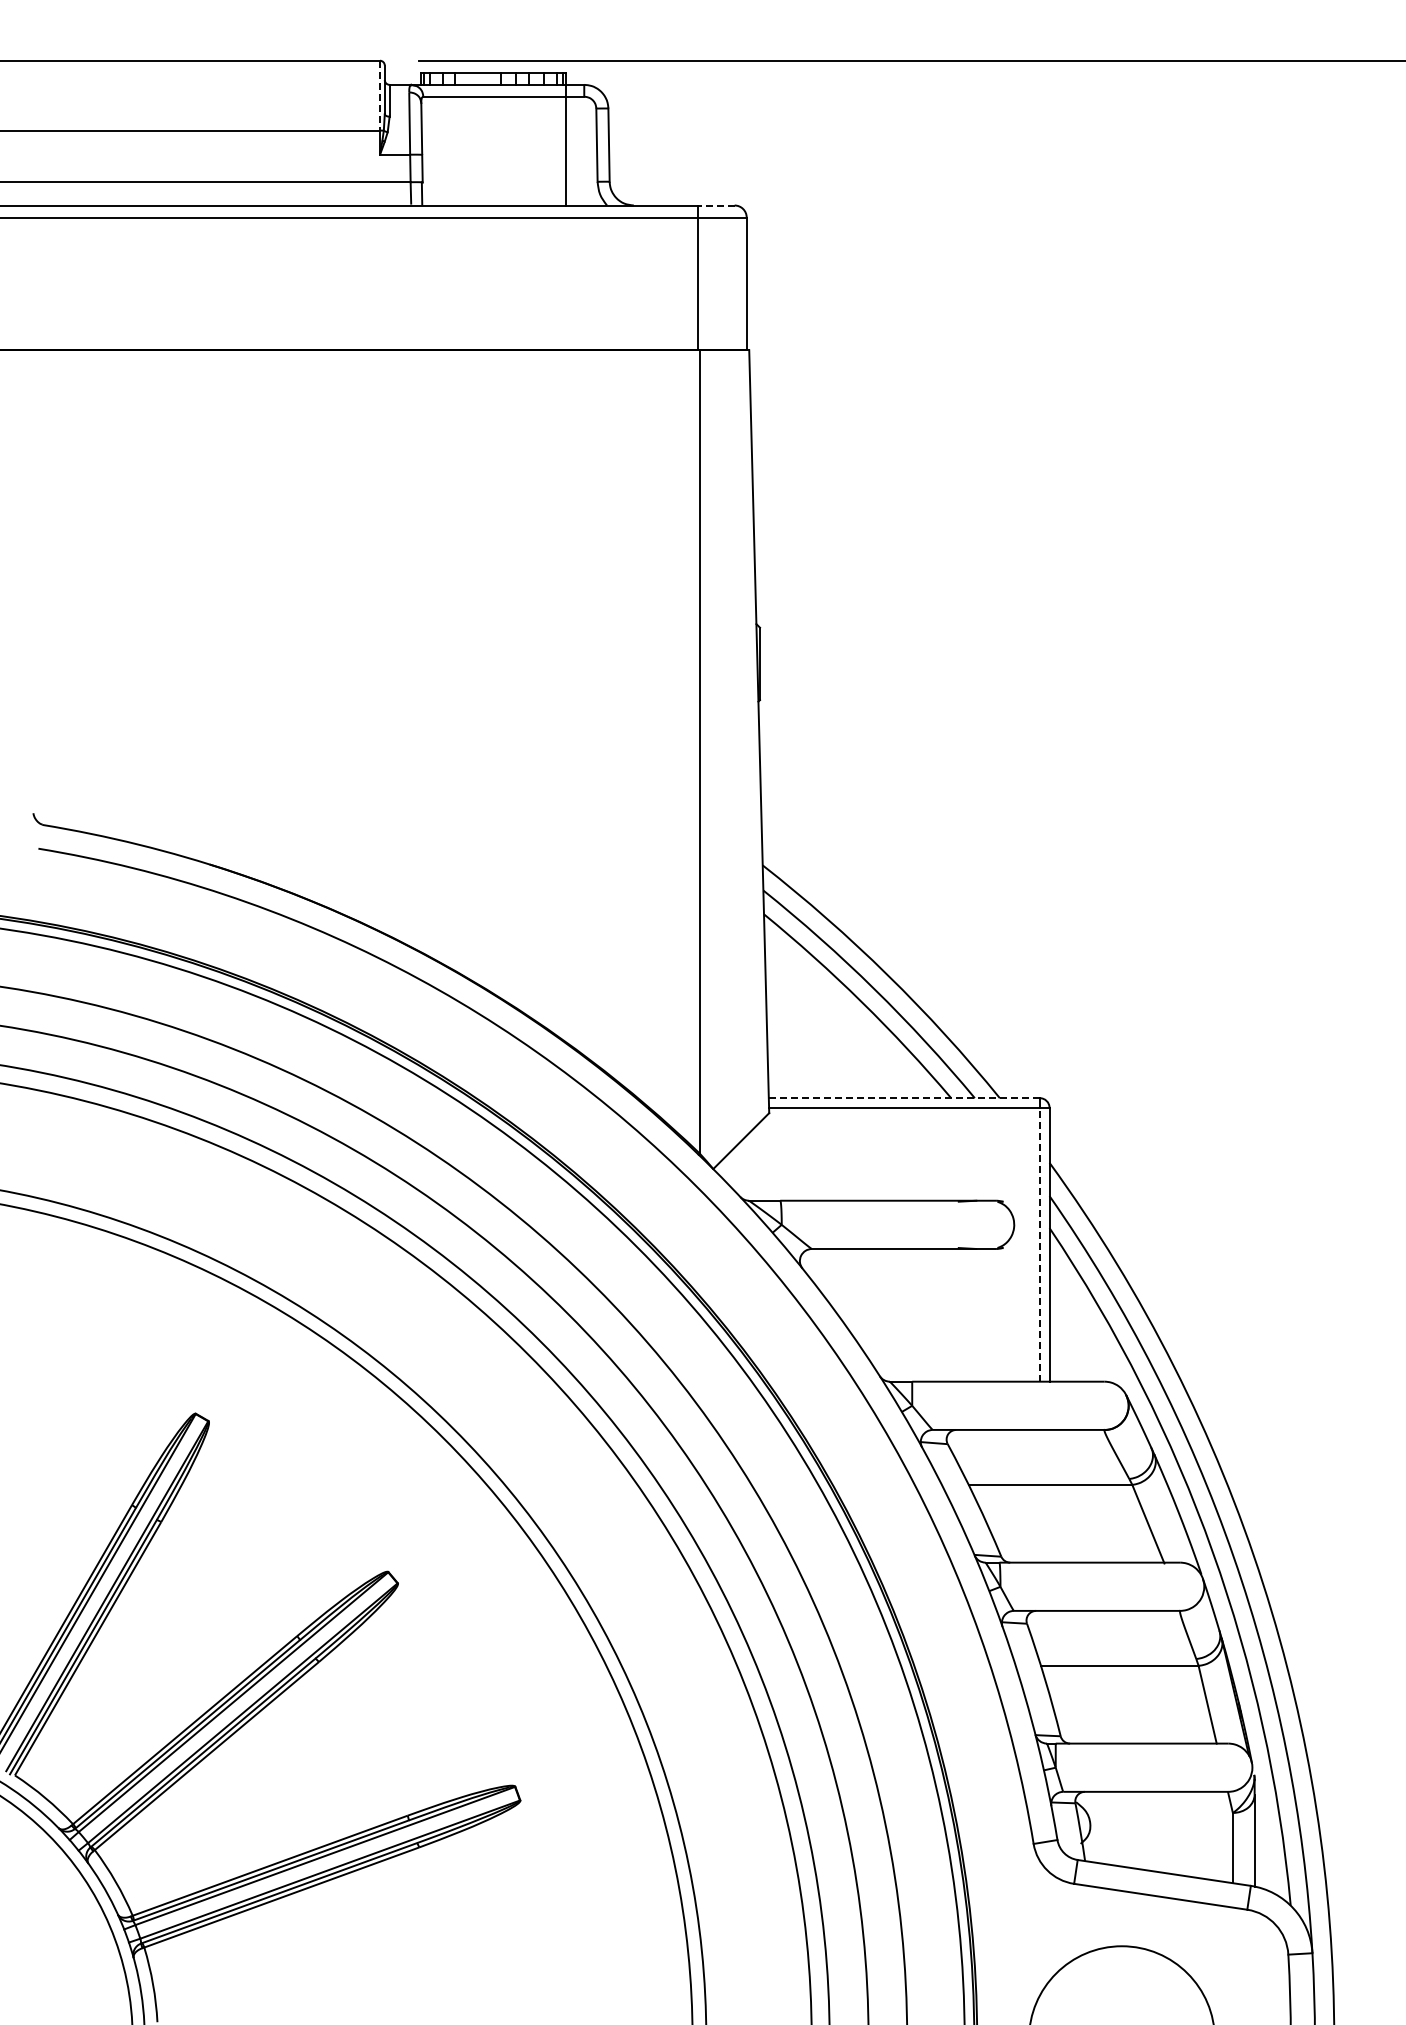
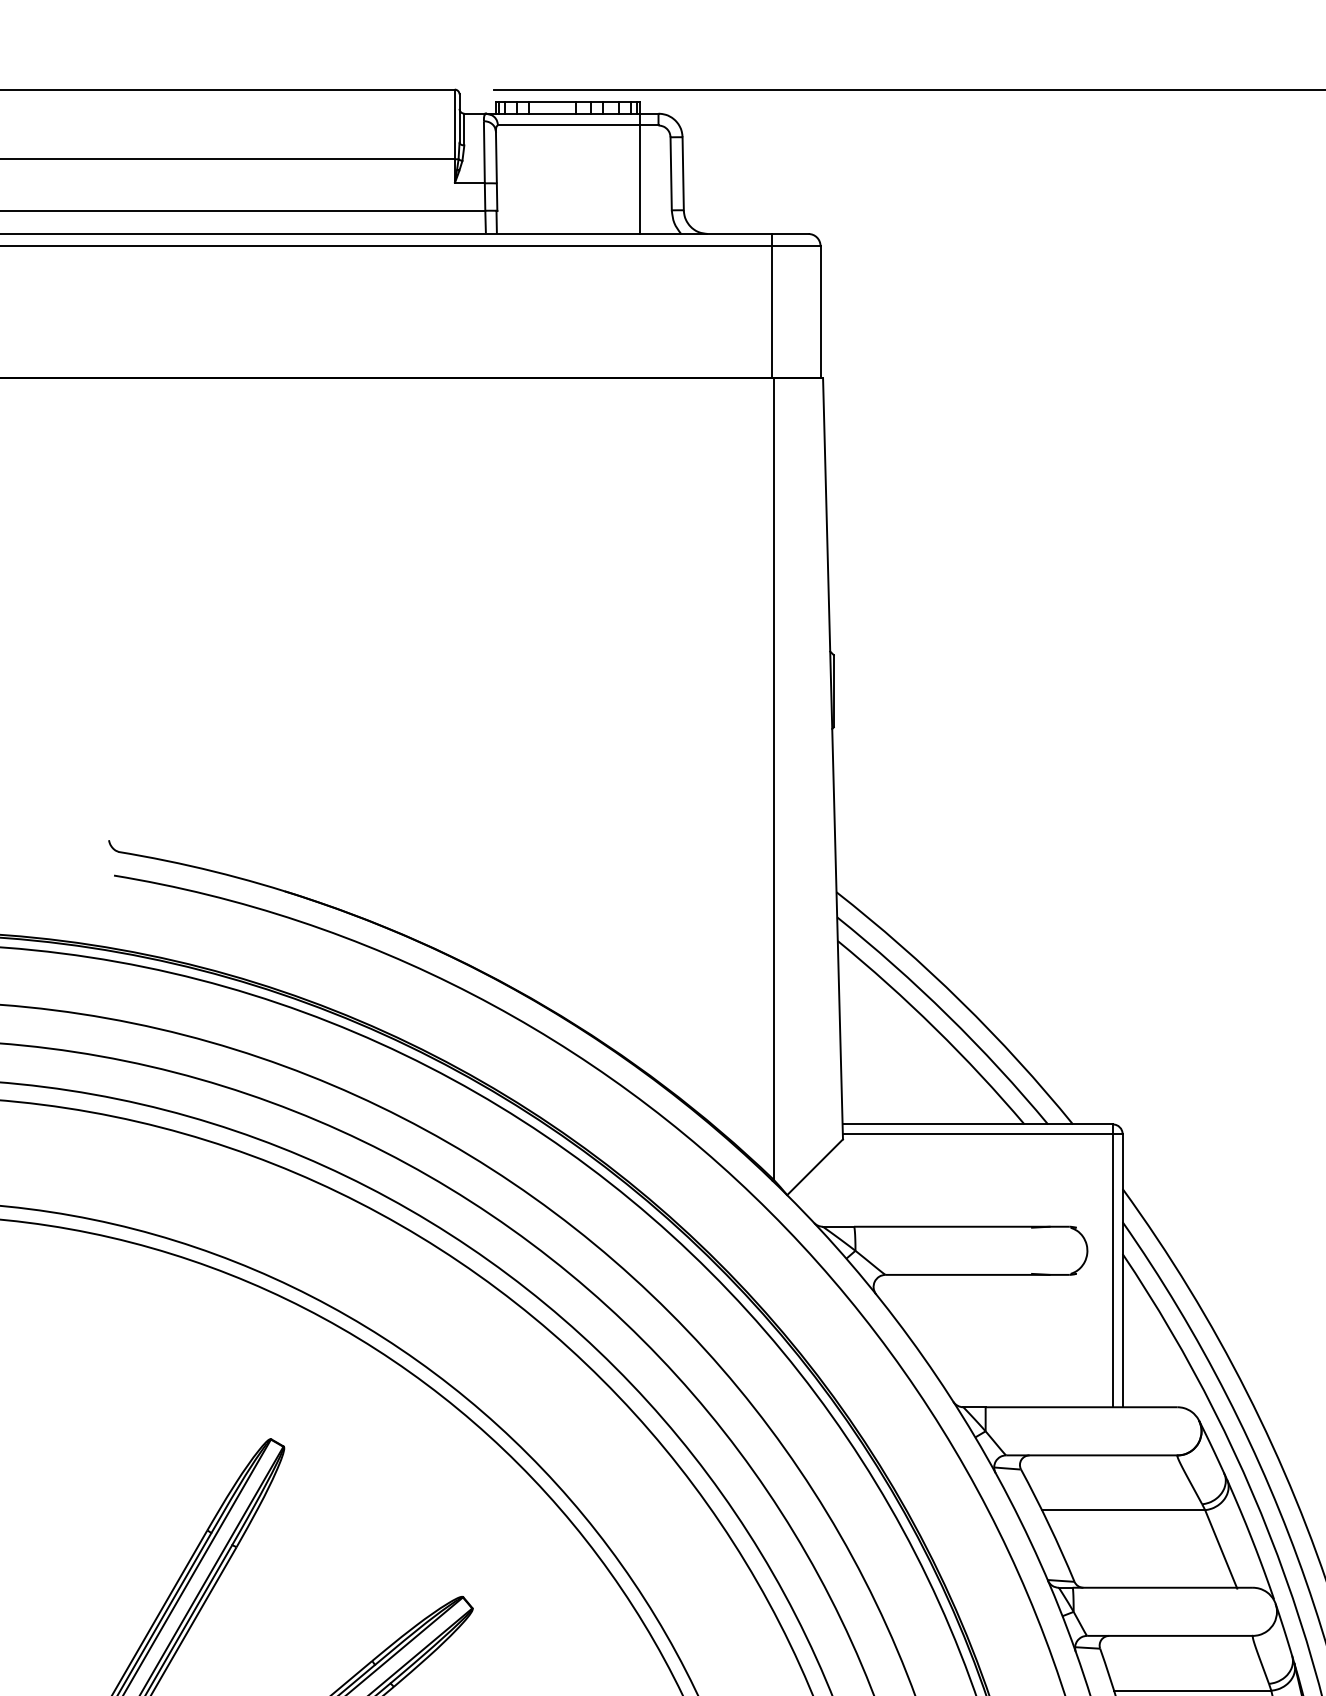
line: (379, 95) -> (454, 124), dashed -> solid
line: (716, 205) -> (790, 233), dashed -> solid
line: (904, 1098) -> (977, 1124), dashed -> solid
line: (1039, 1244) -> (1112, 1270), dashed -> solid

